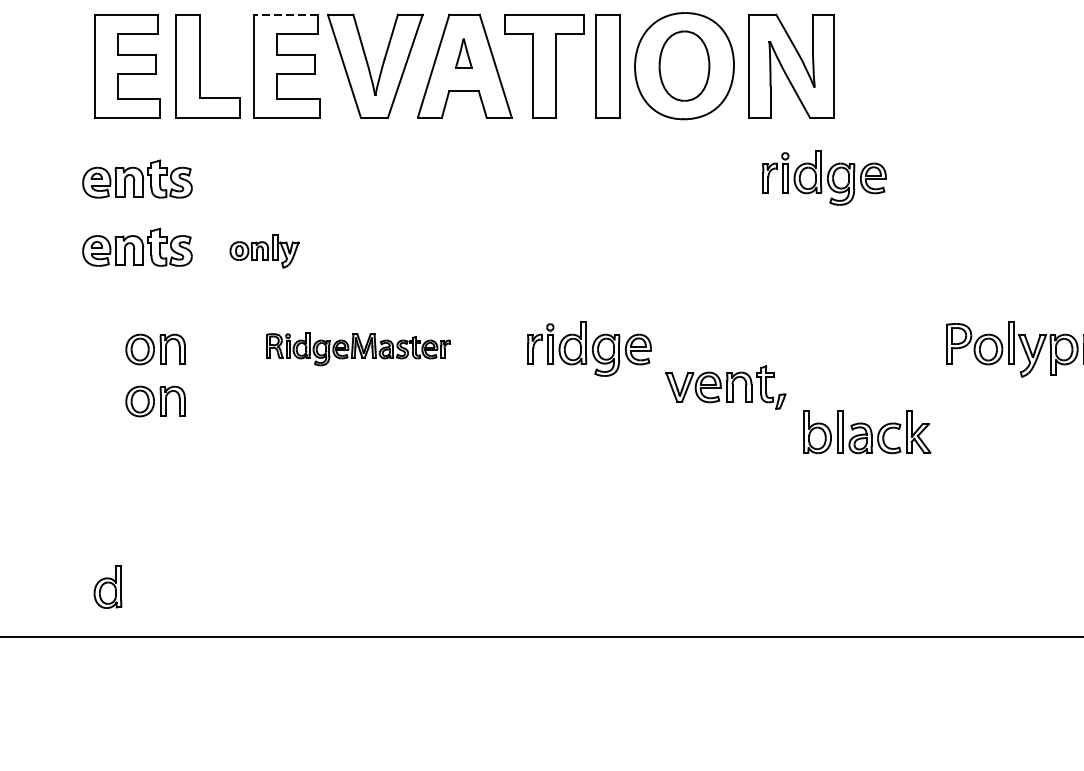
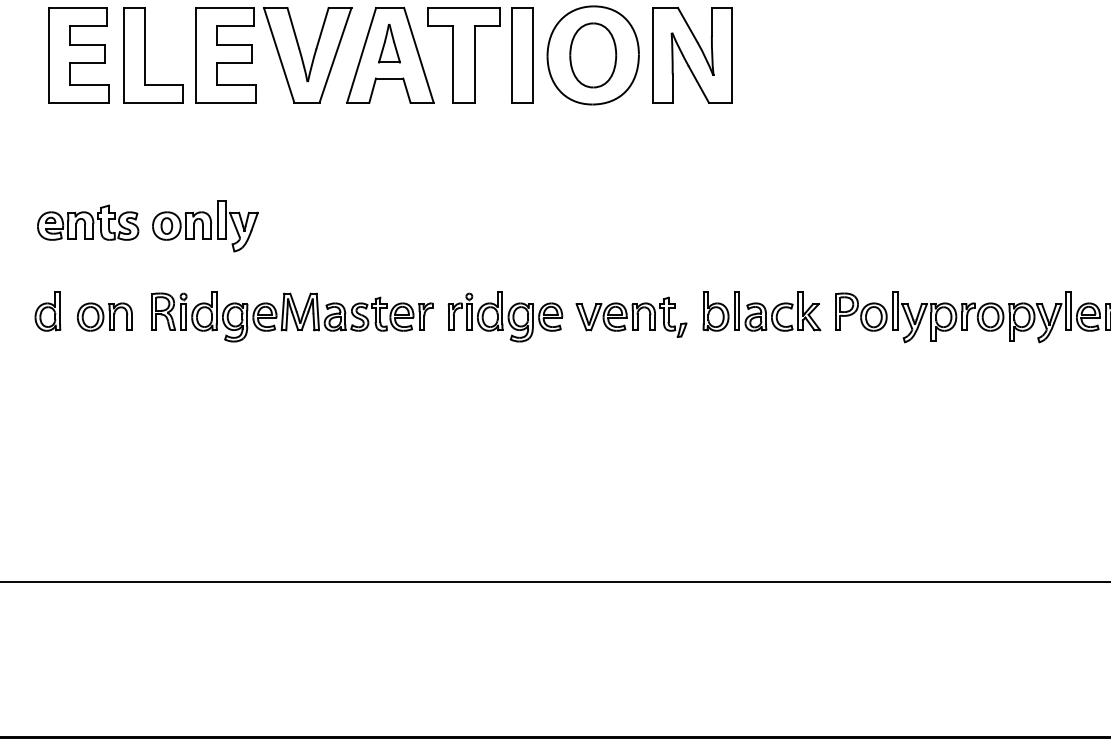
line: (285, 14) -> (224, 7), dashed -> solid
part: (463, 53) -> (389, 43), size x1.43
part: (824, 177) -> (722, 158), removed
part: (137, 178) -> (88, 159), removed
part: (264, 251) -> (205, 226), size x1.67
part: (358, 348) -> (292, 316), size x1.67
part: (725, 386) -> (631, 316), moved
part: (155, 400) -> (104, 364), removed
part: (866, 432) -> (761, 311), moved
part: (107, 587) -> (47, 311), moved

